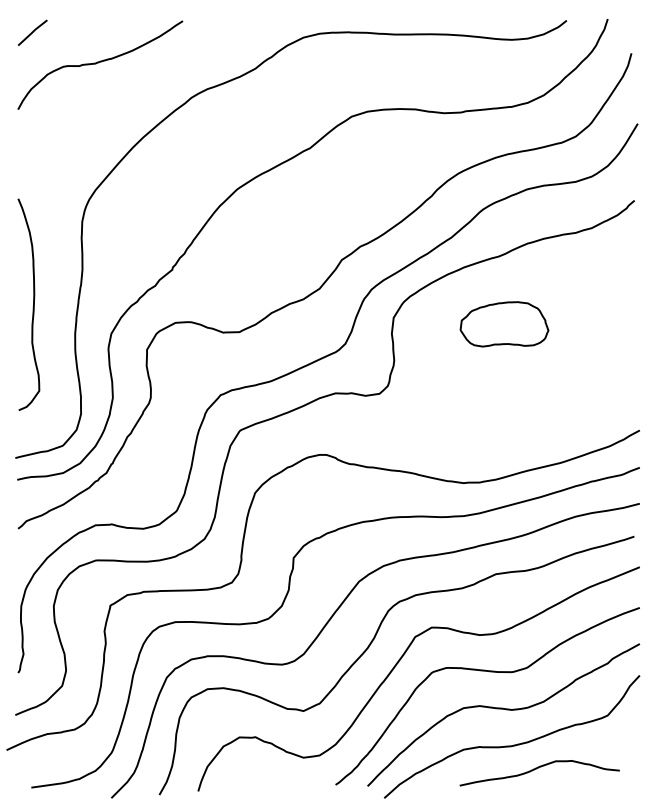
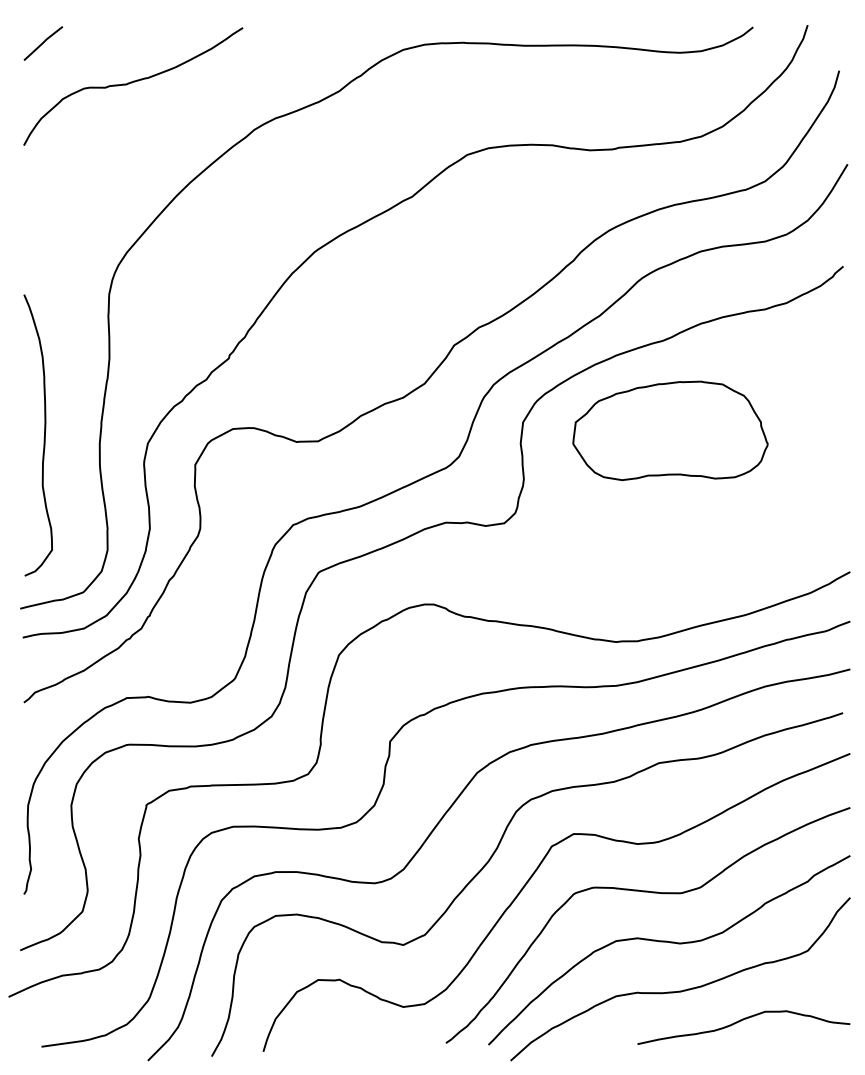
curve: (33, 304) -> (44, 435), moved
part: (504, 324) -> (670, 431), size x1.67
curve: (536, 769) -> (739, 1022), moved

